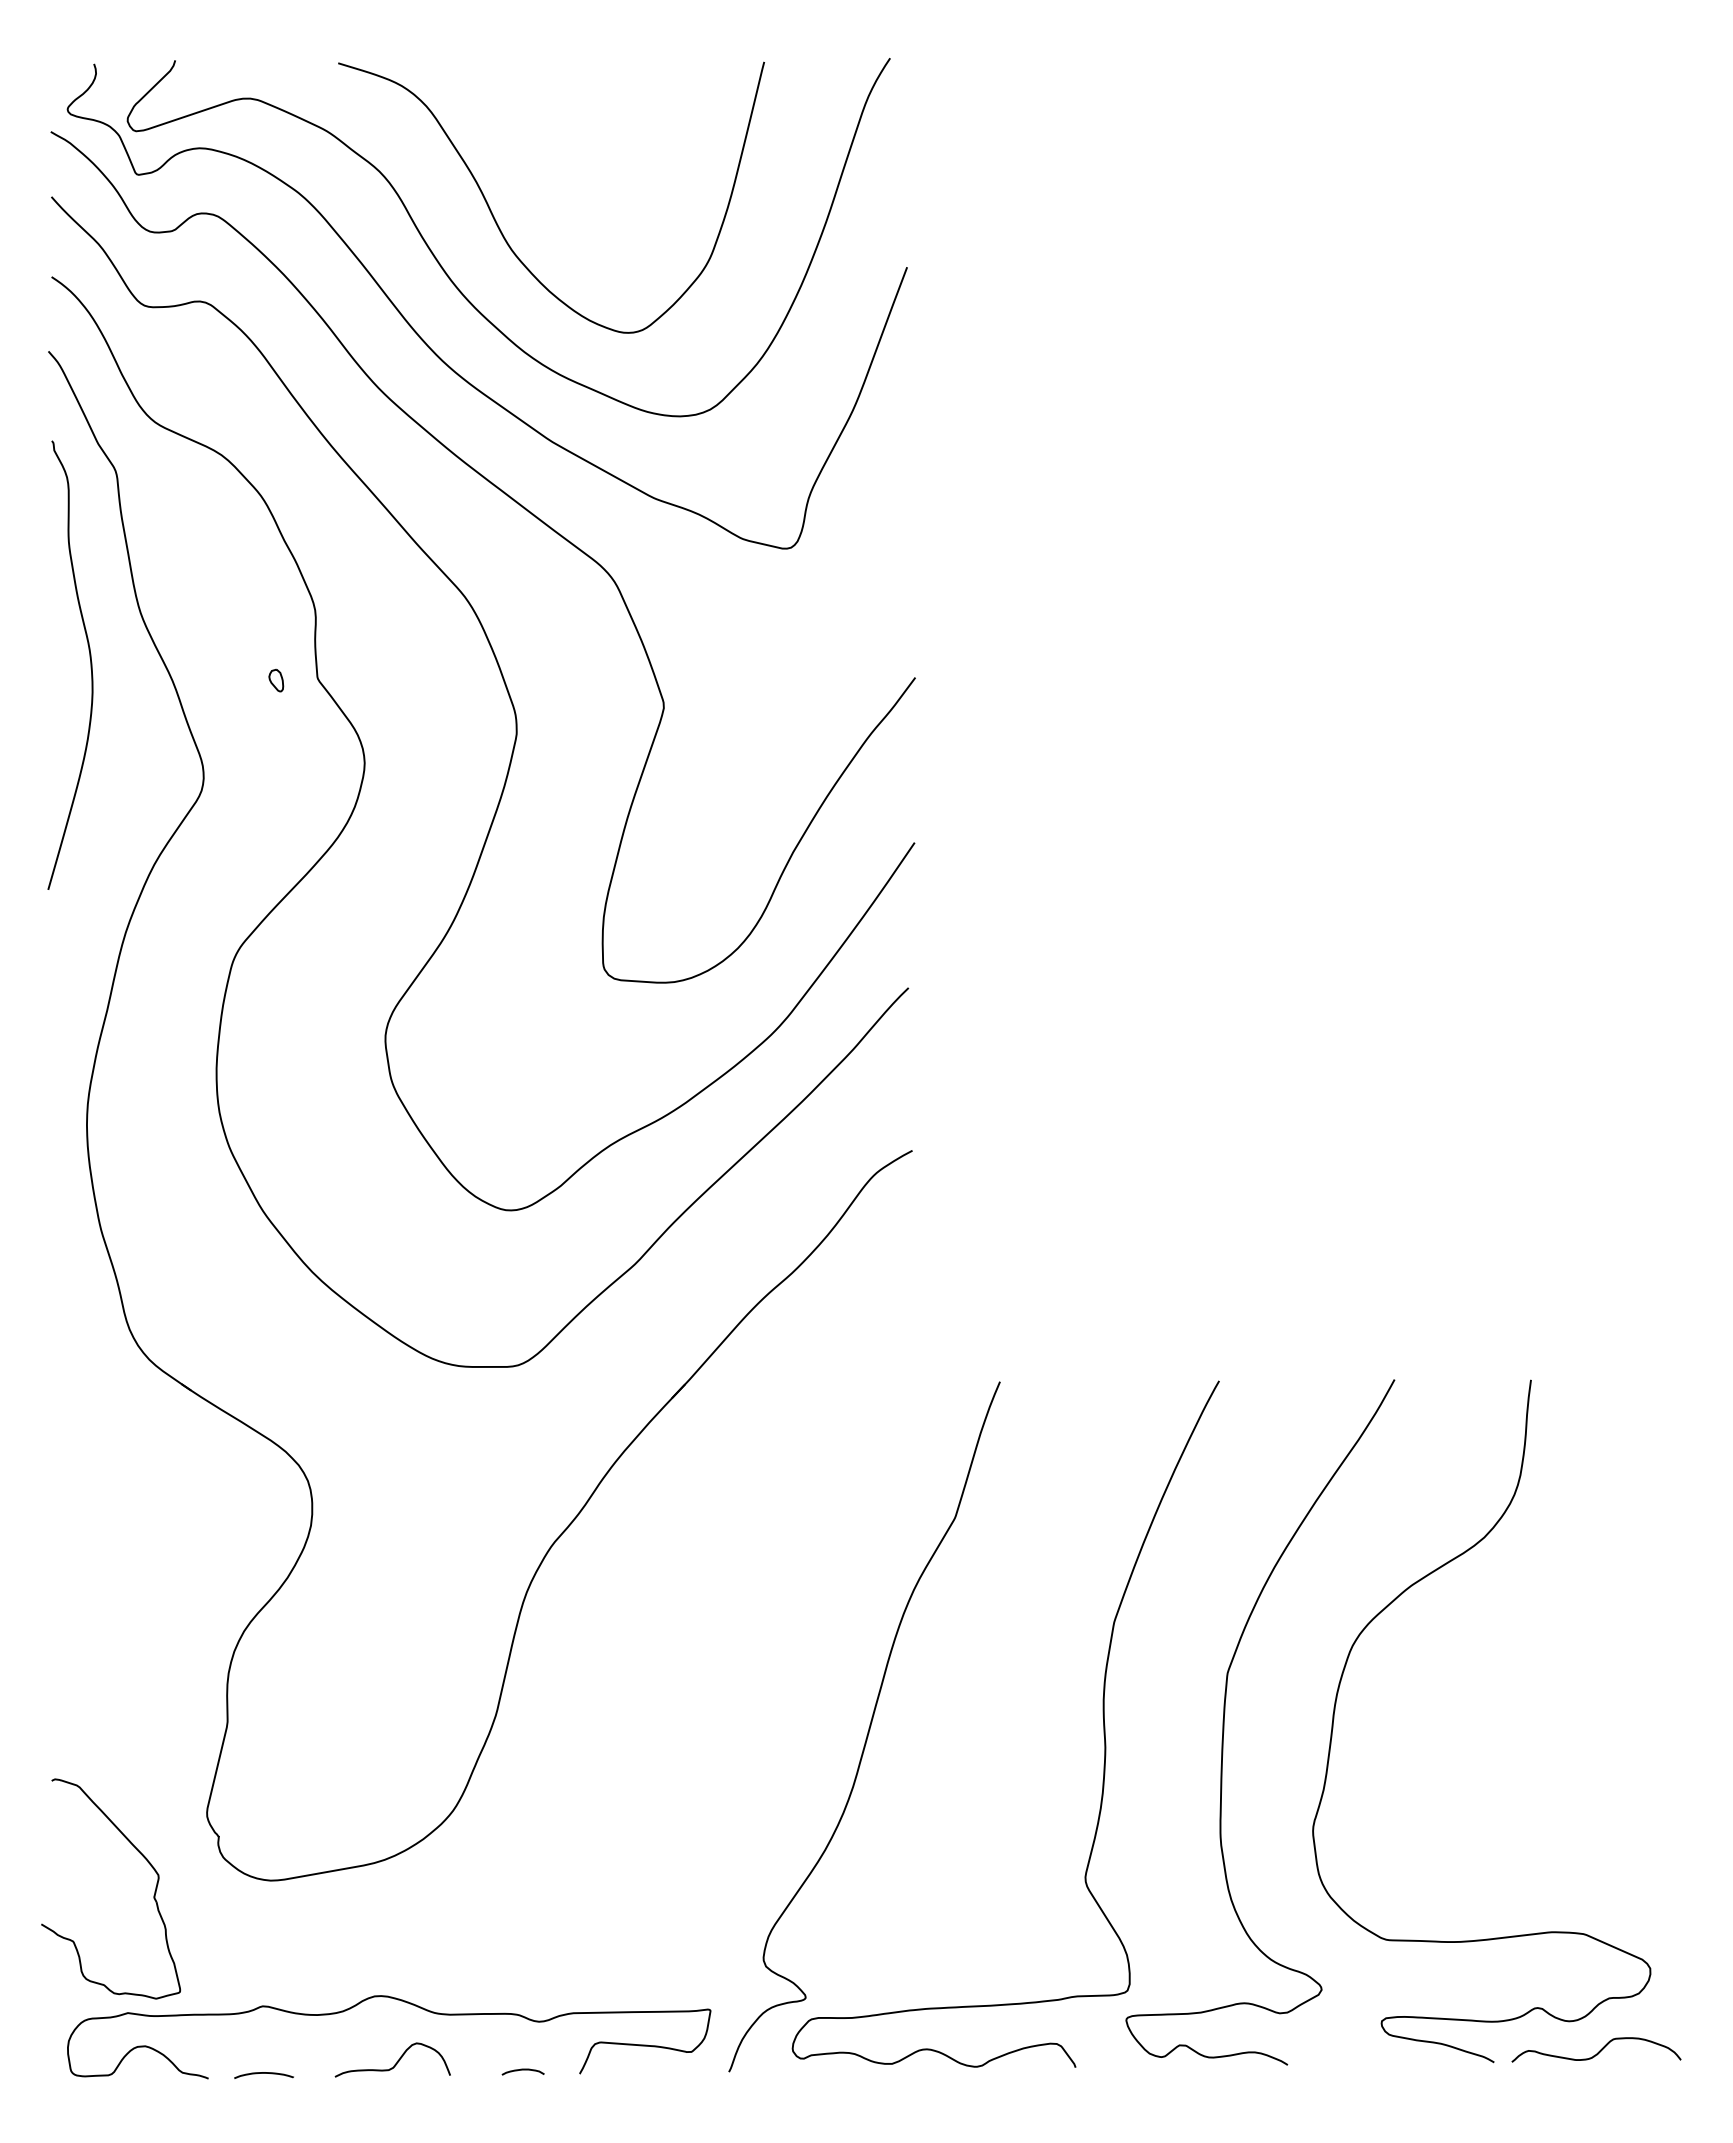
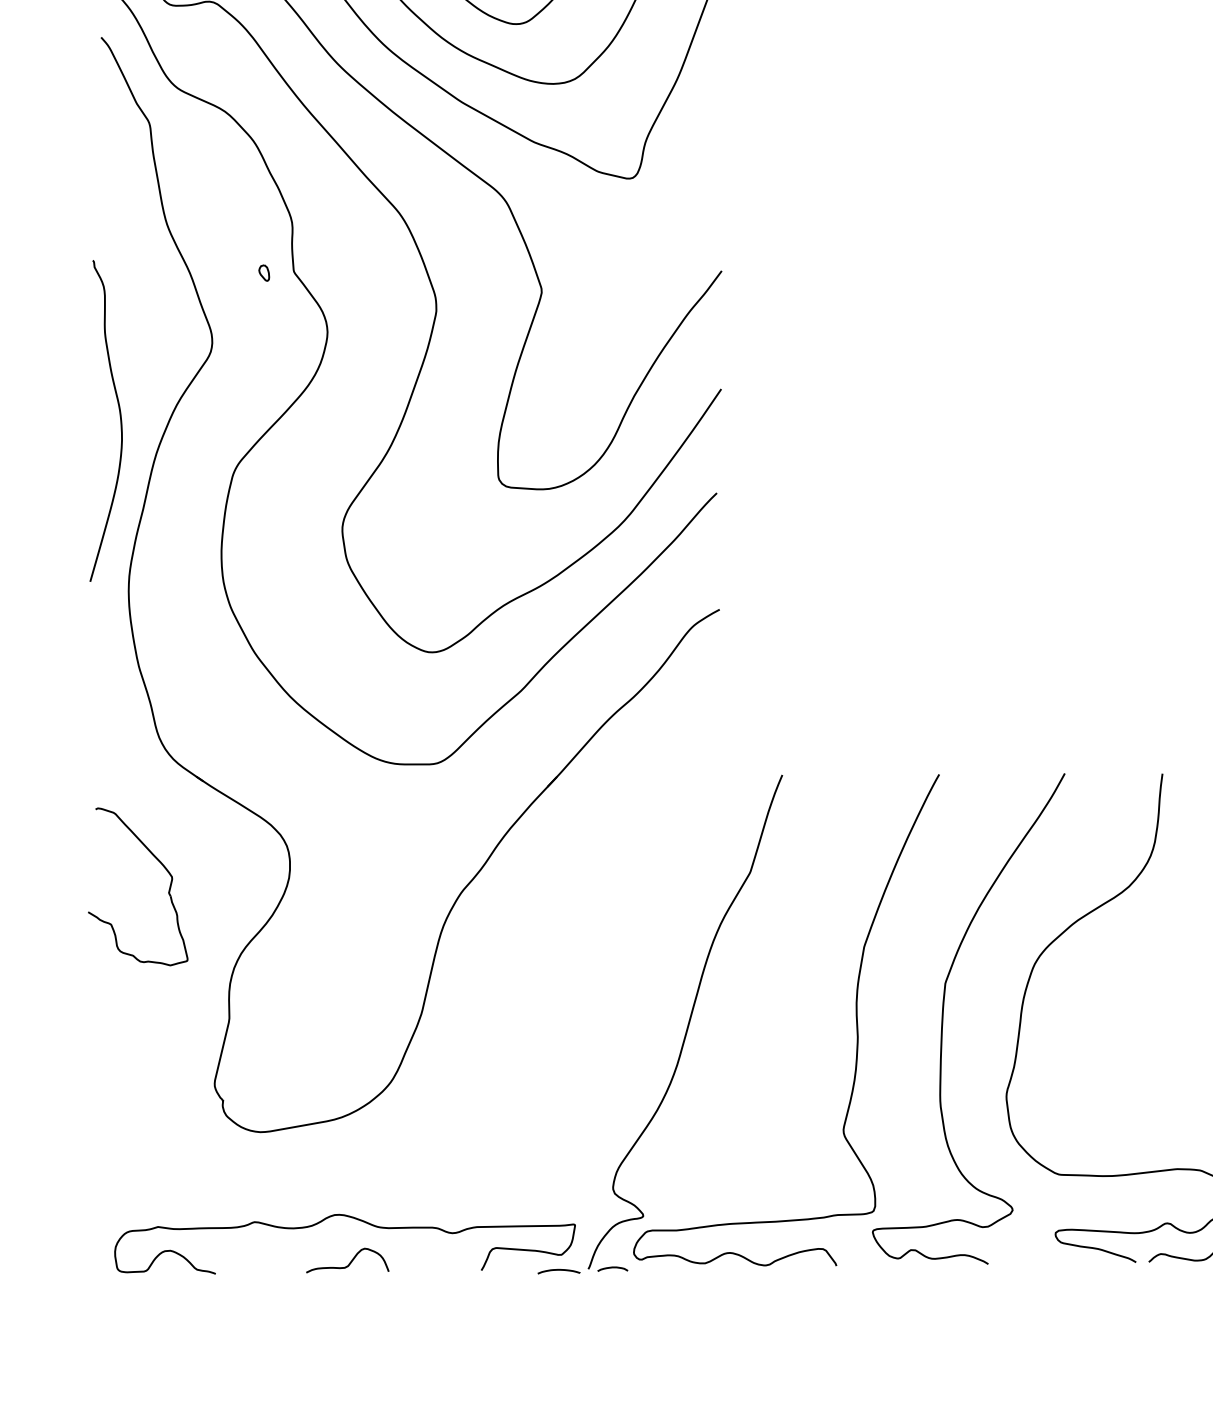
curve: (89, 658) -> (119, 416), moved
part: (153, 1895) -> (168, 891), moved
curve: (522, 2070) -> (612, 1268), moved
curve: (263, 2073) -> (558, 1270), moved

